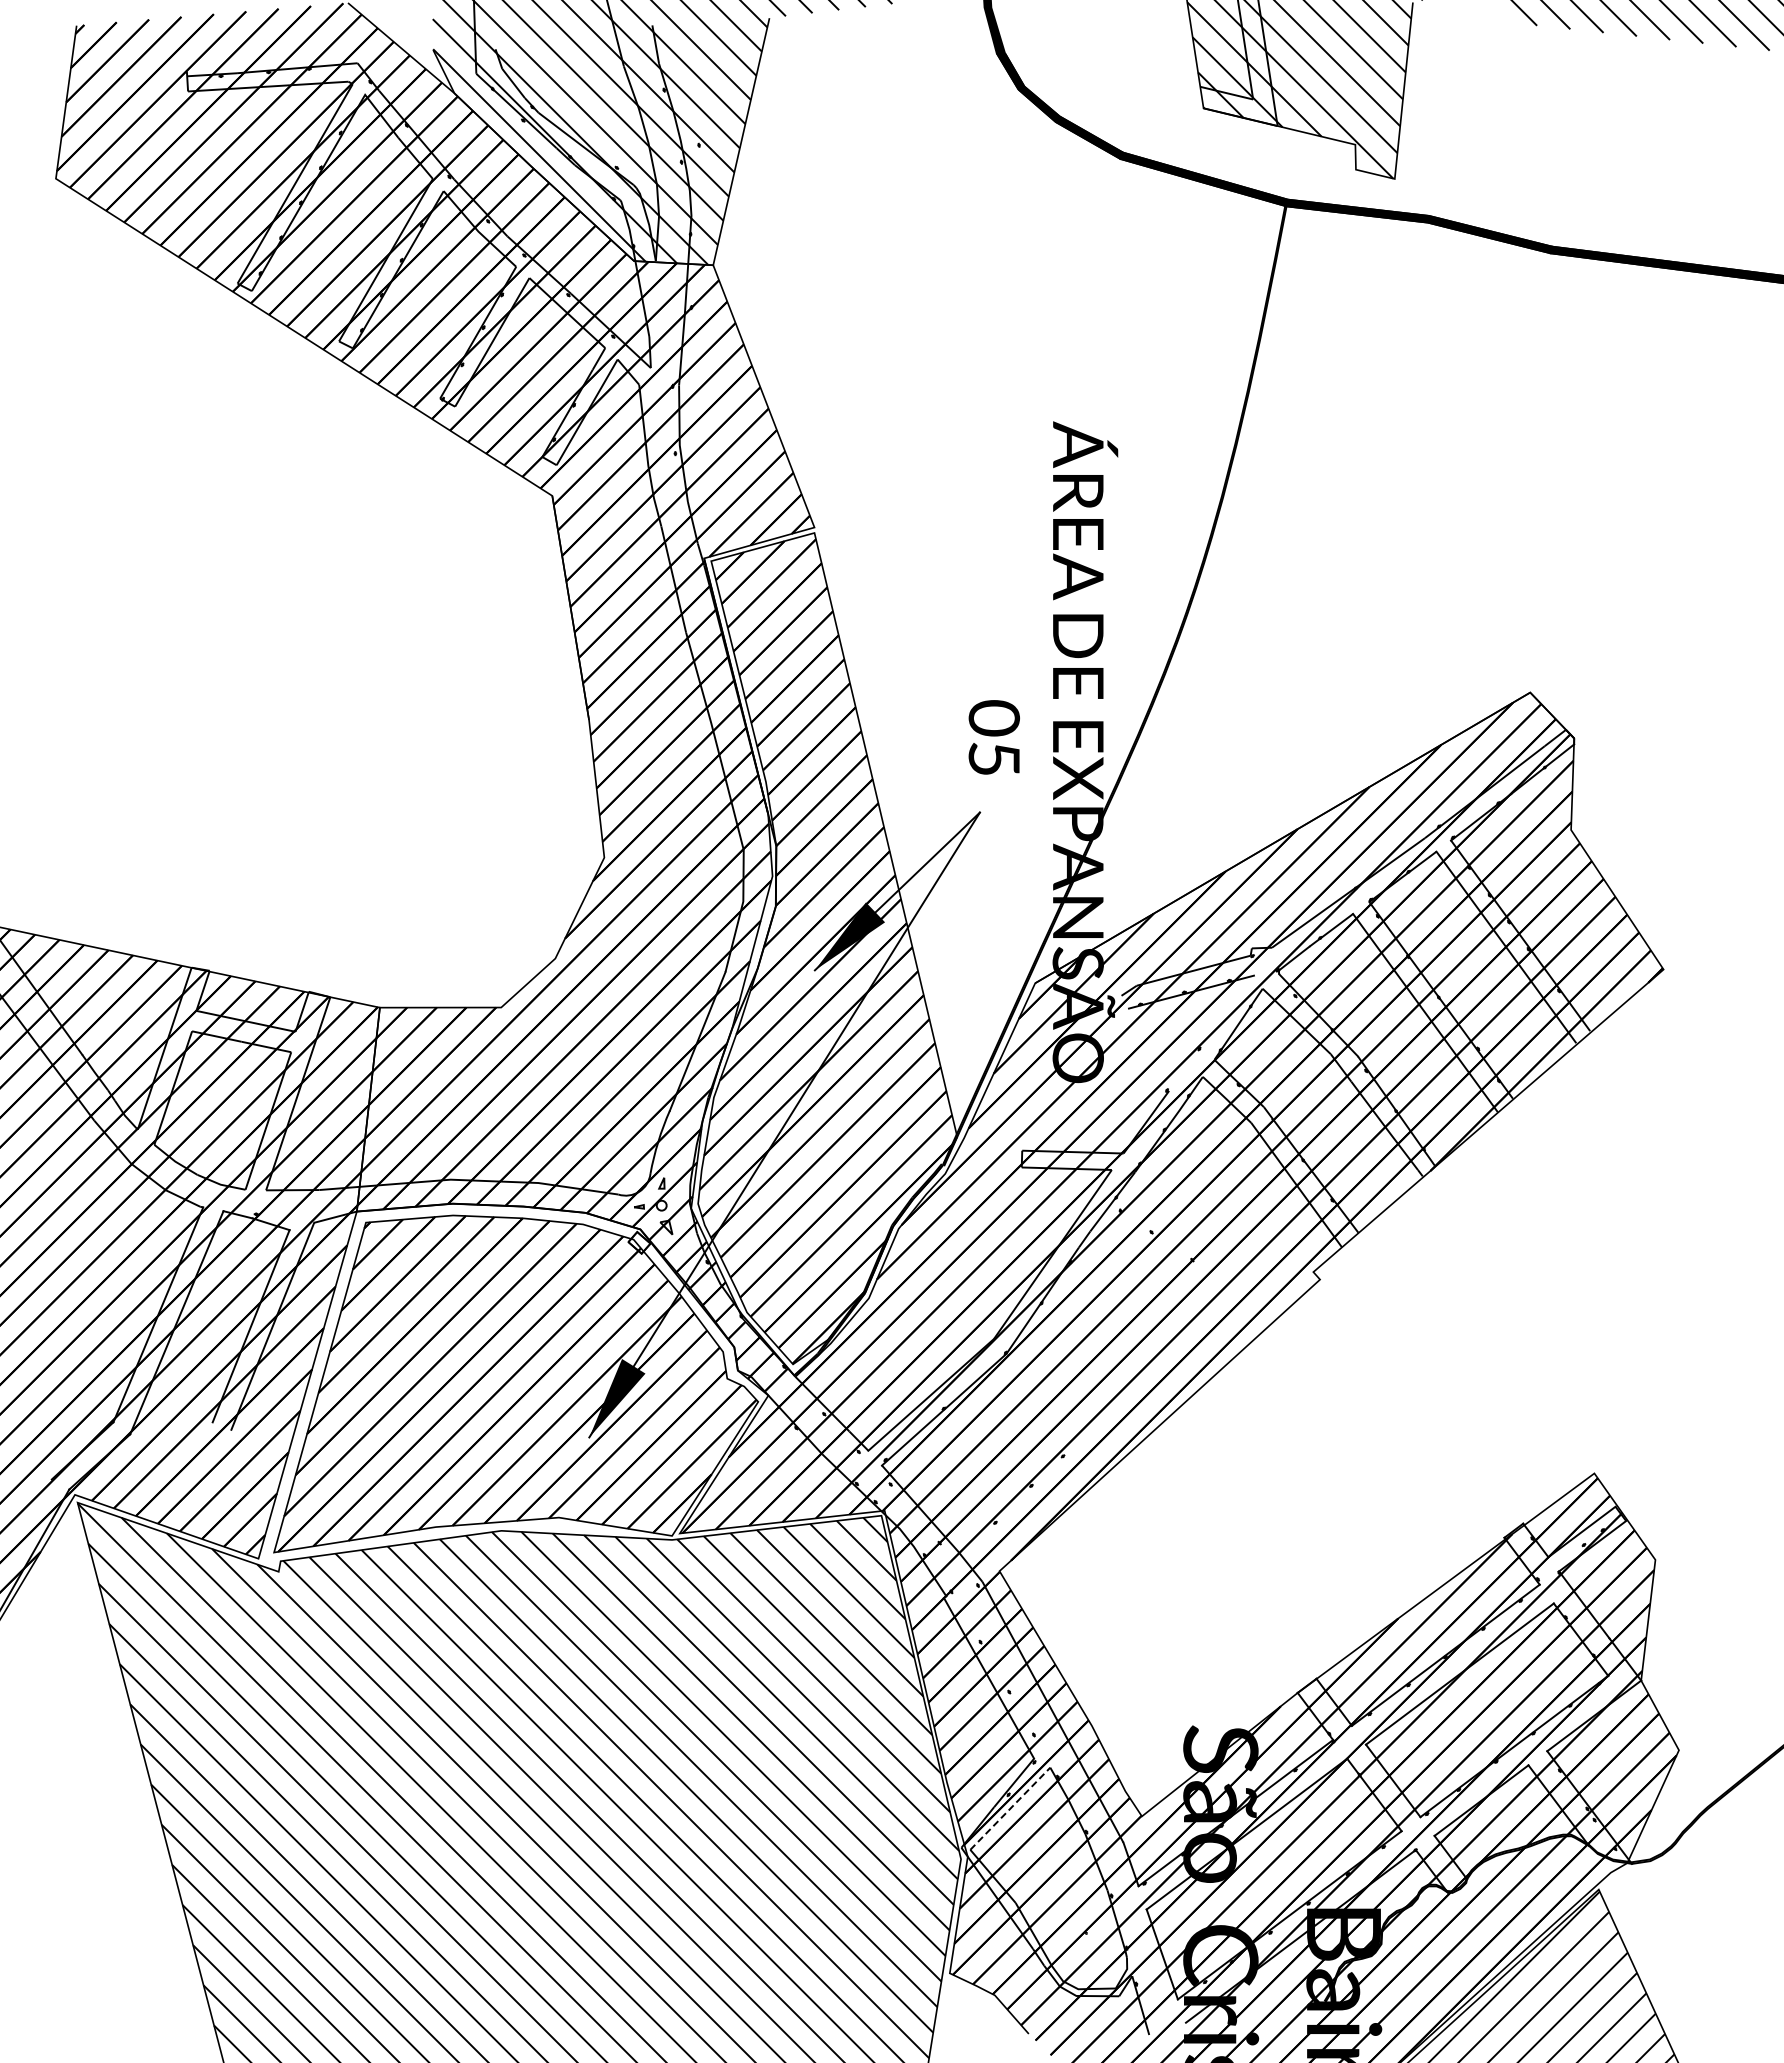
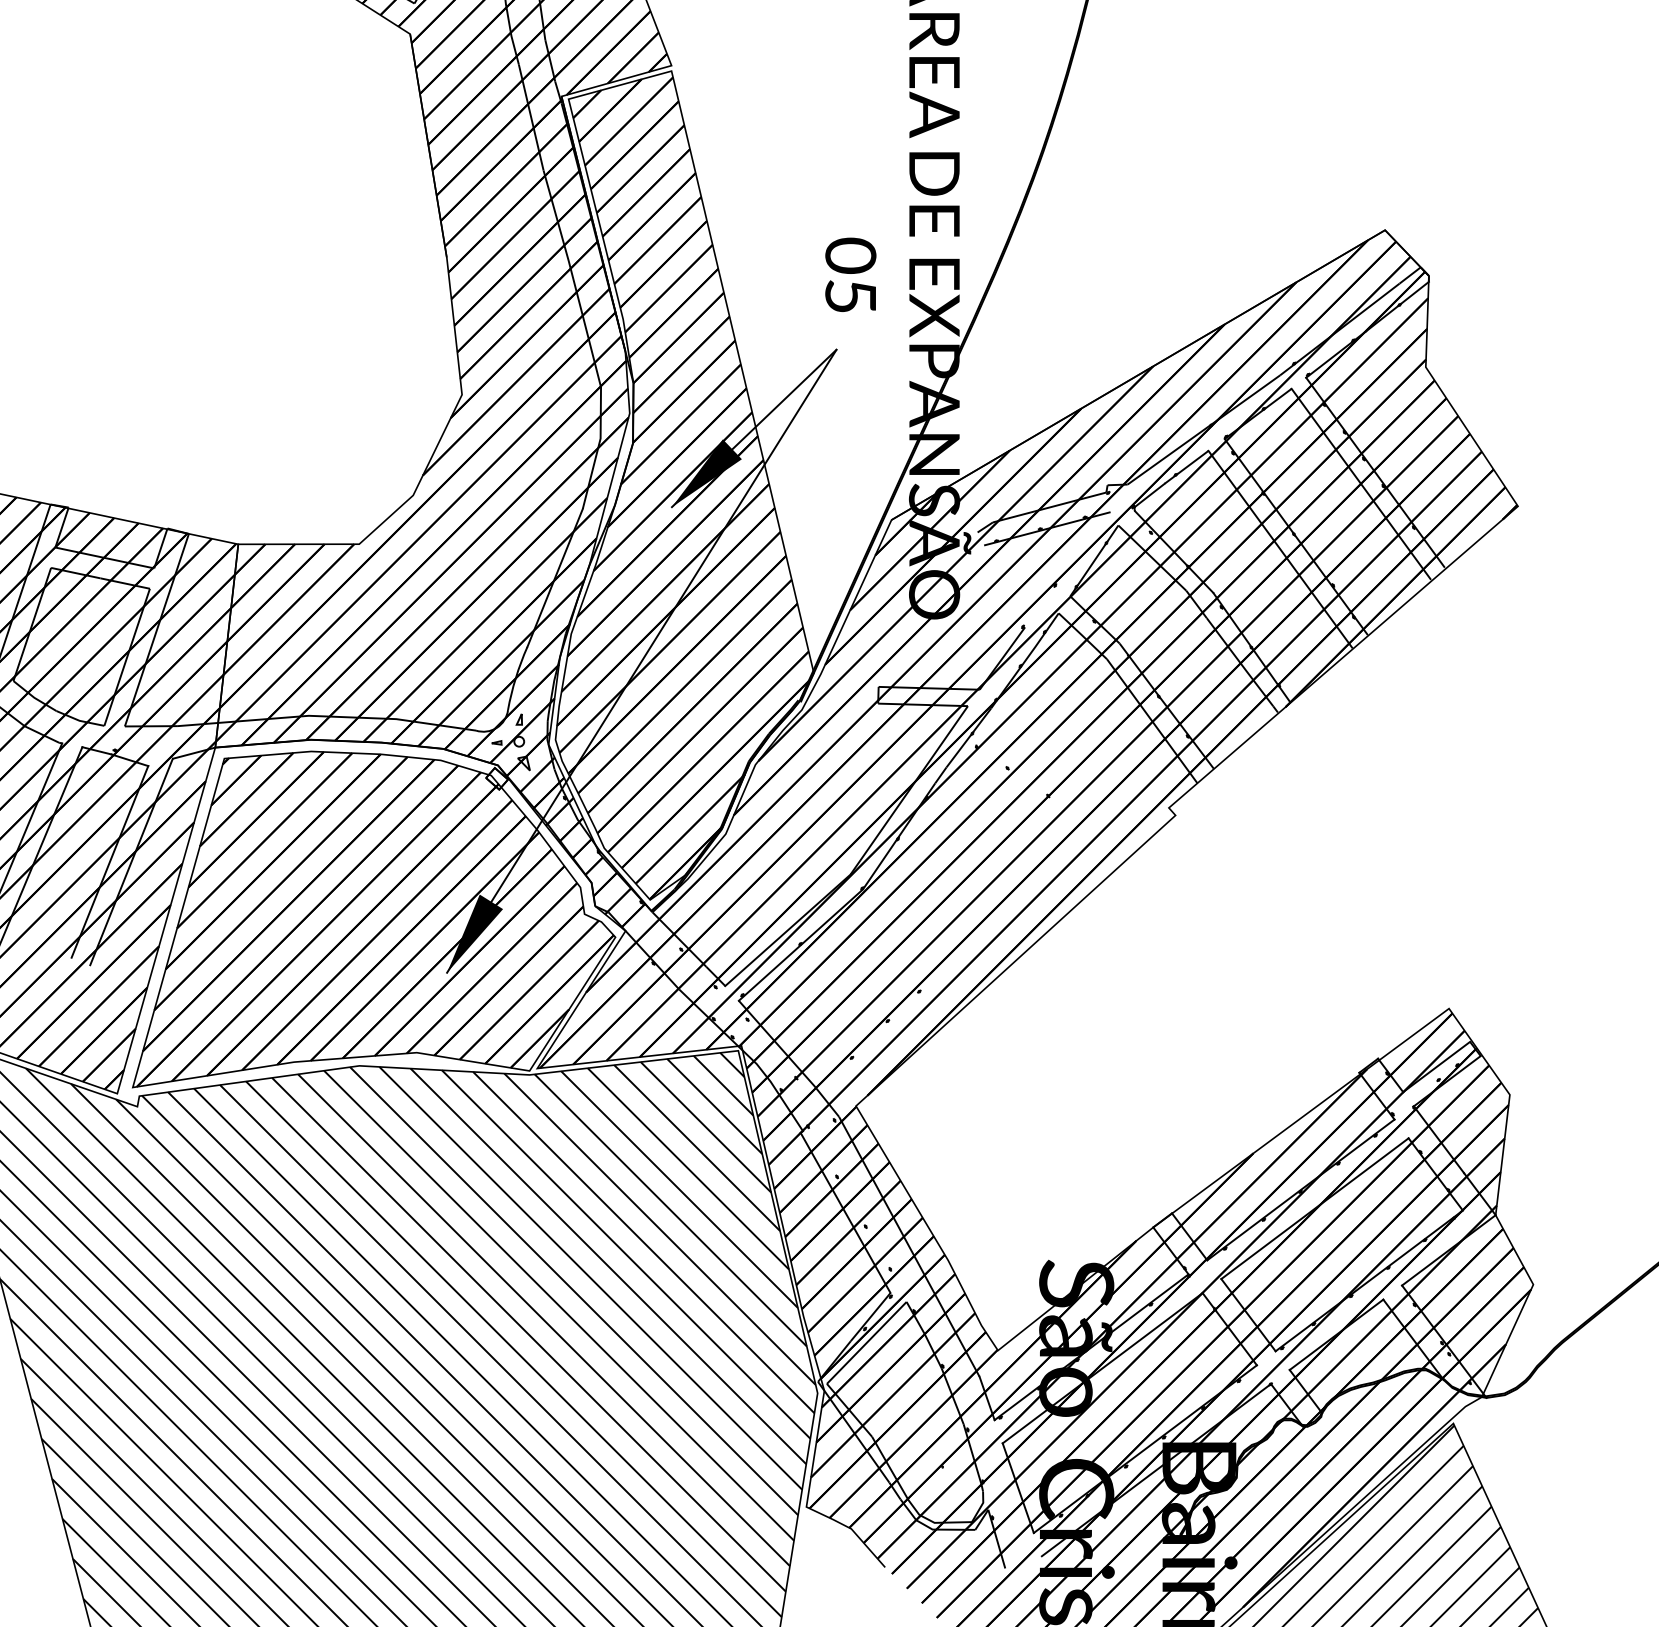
line: (1010, 1808) -> (866, 1342), dashed -> solid

